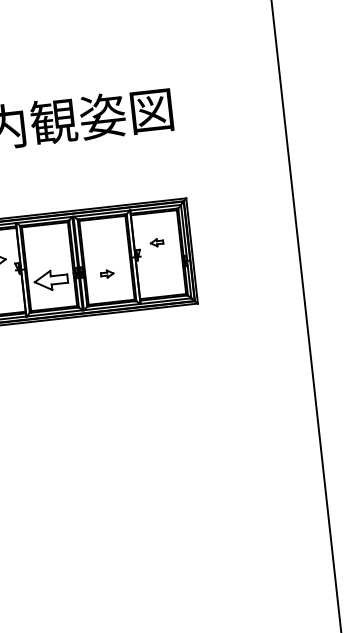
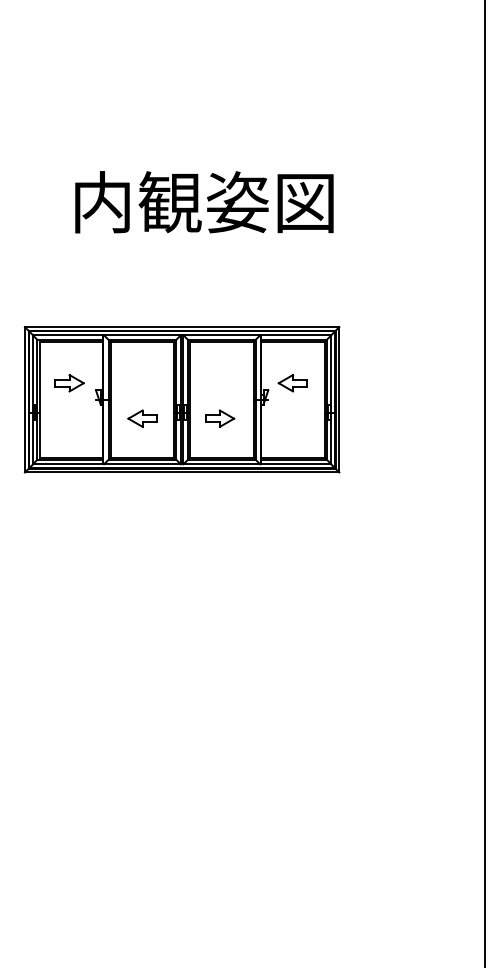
part: (156, 242) -> (292, 383), size x1.67
part: (107, 273) -> (220, 418), size x1.67
part: (51, 280) -> (142, 418), size x0.62

